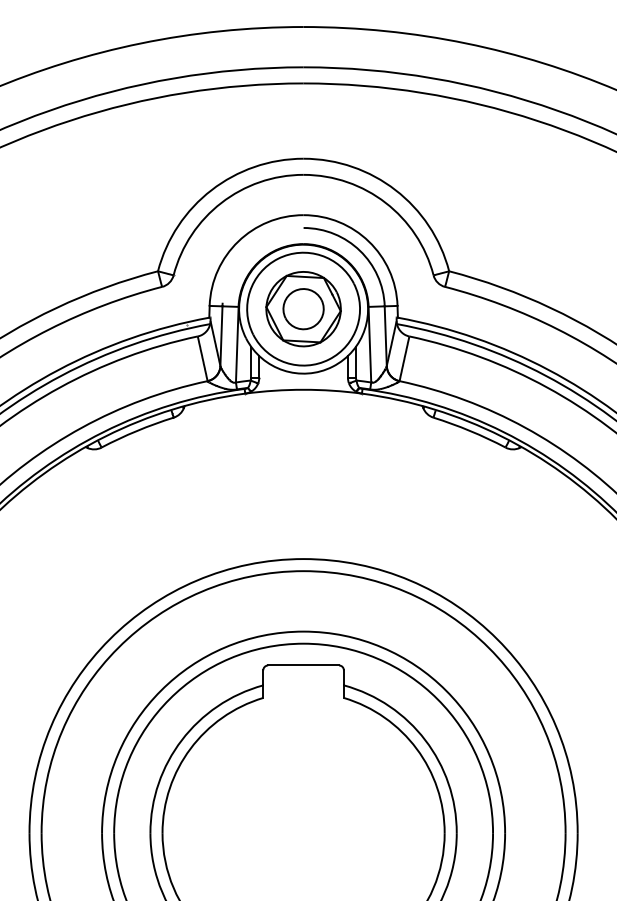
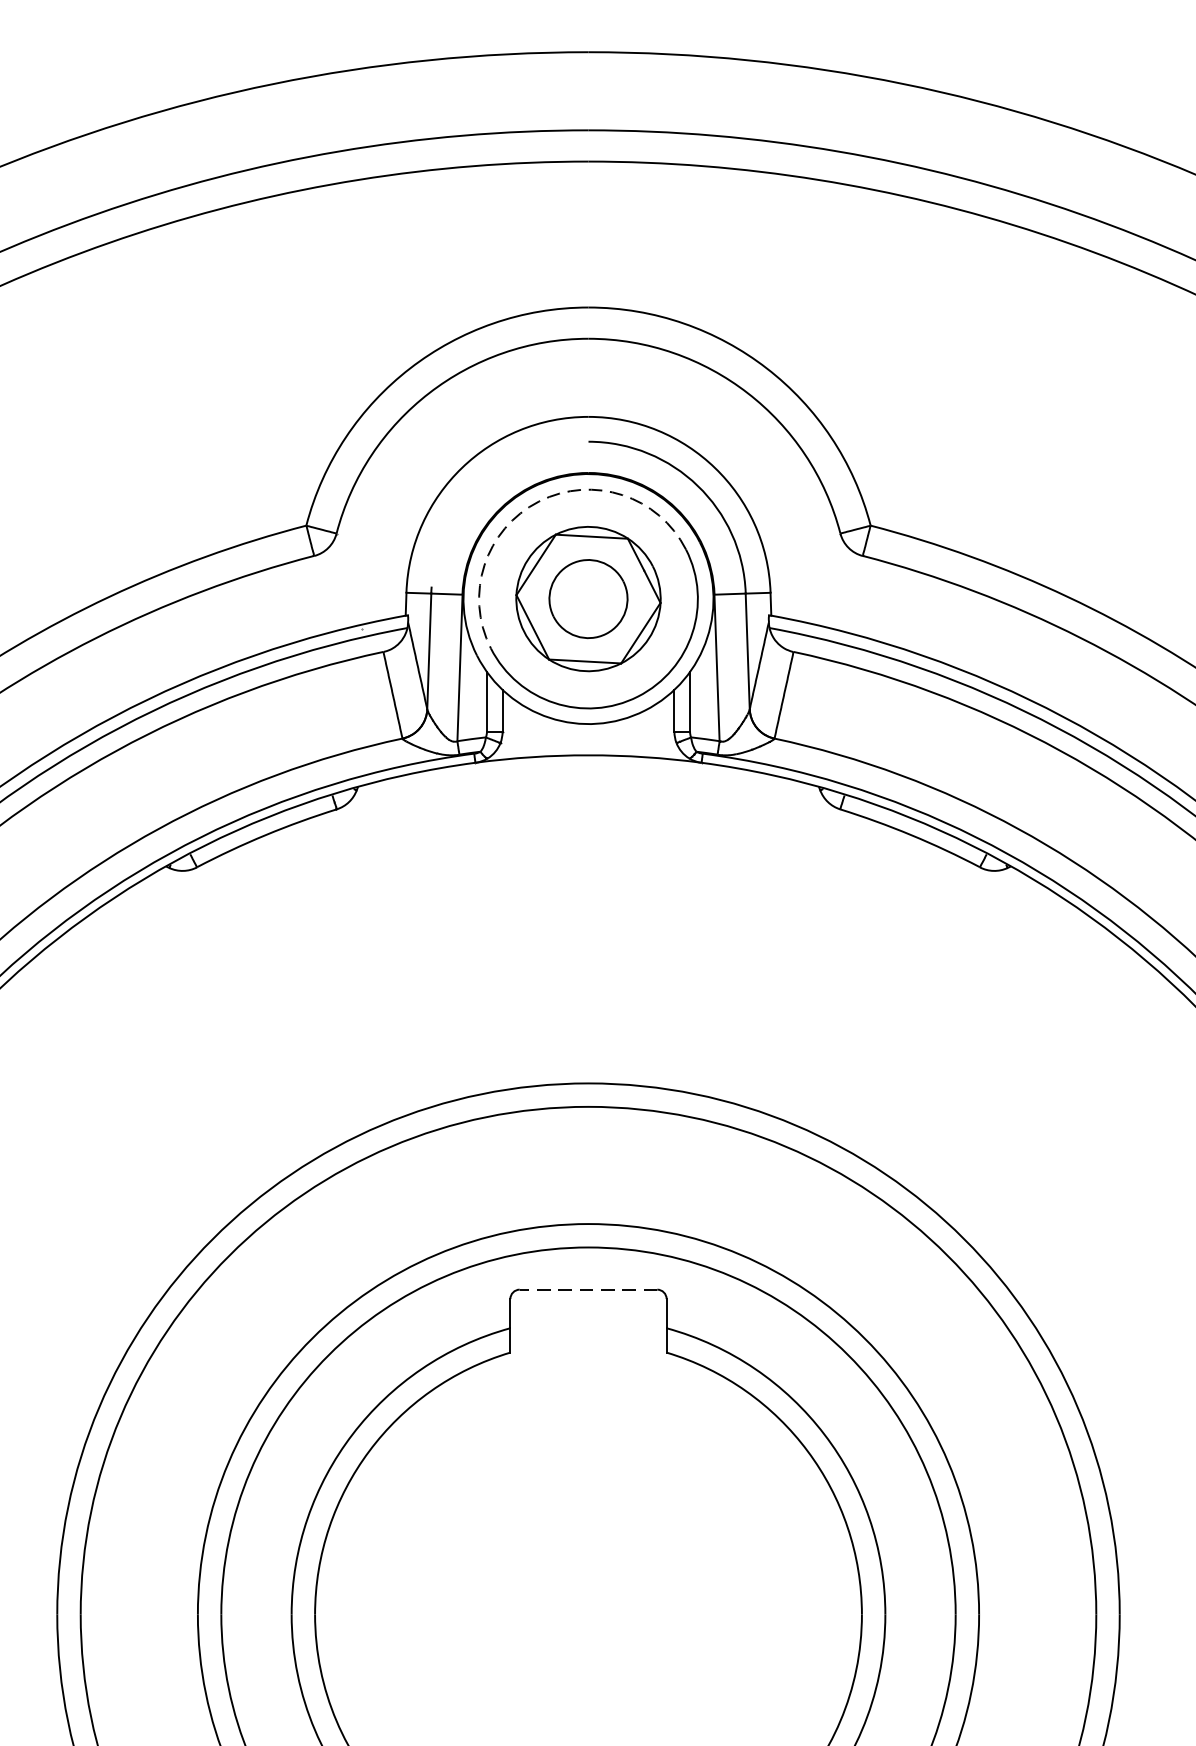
arc: (278, 258) -> (539, 500), solid -> dashed
line: (303, 665) -> (588, 1289), solid -> dashed

